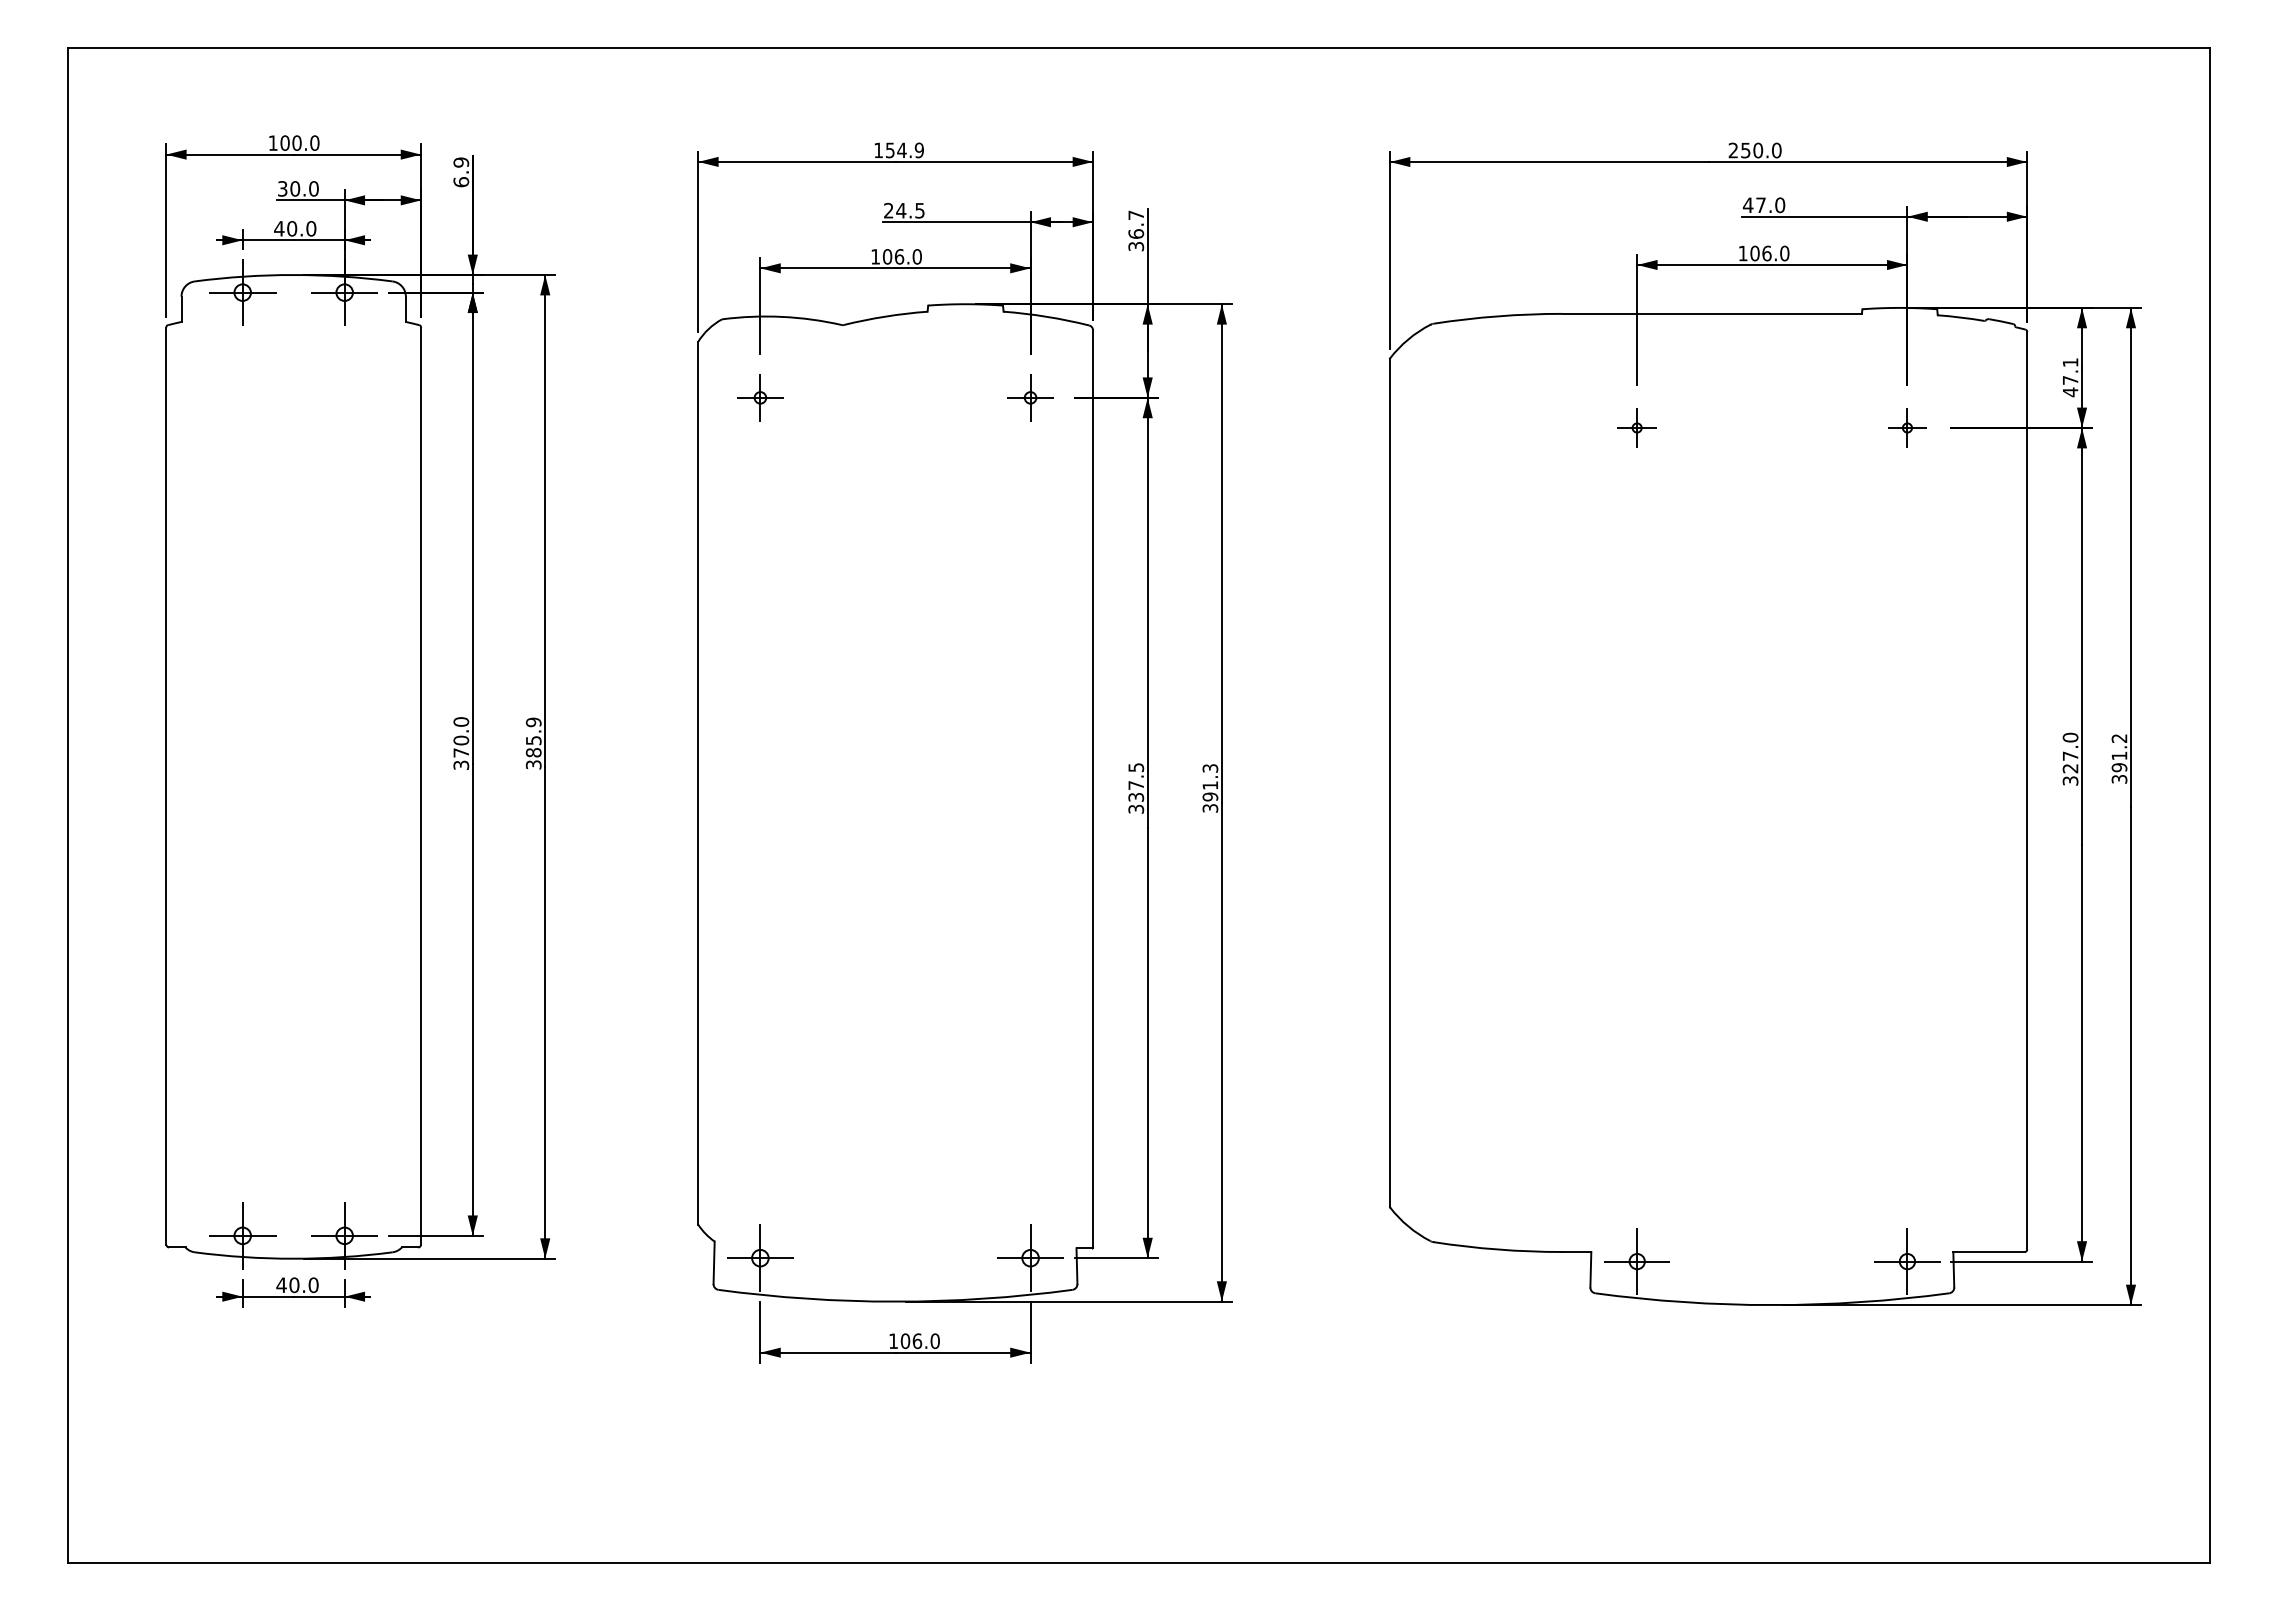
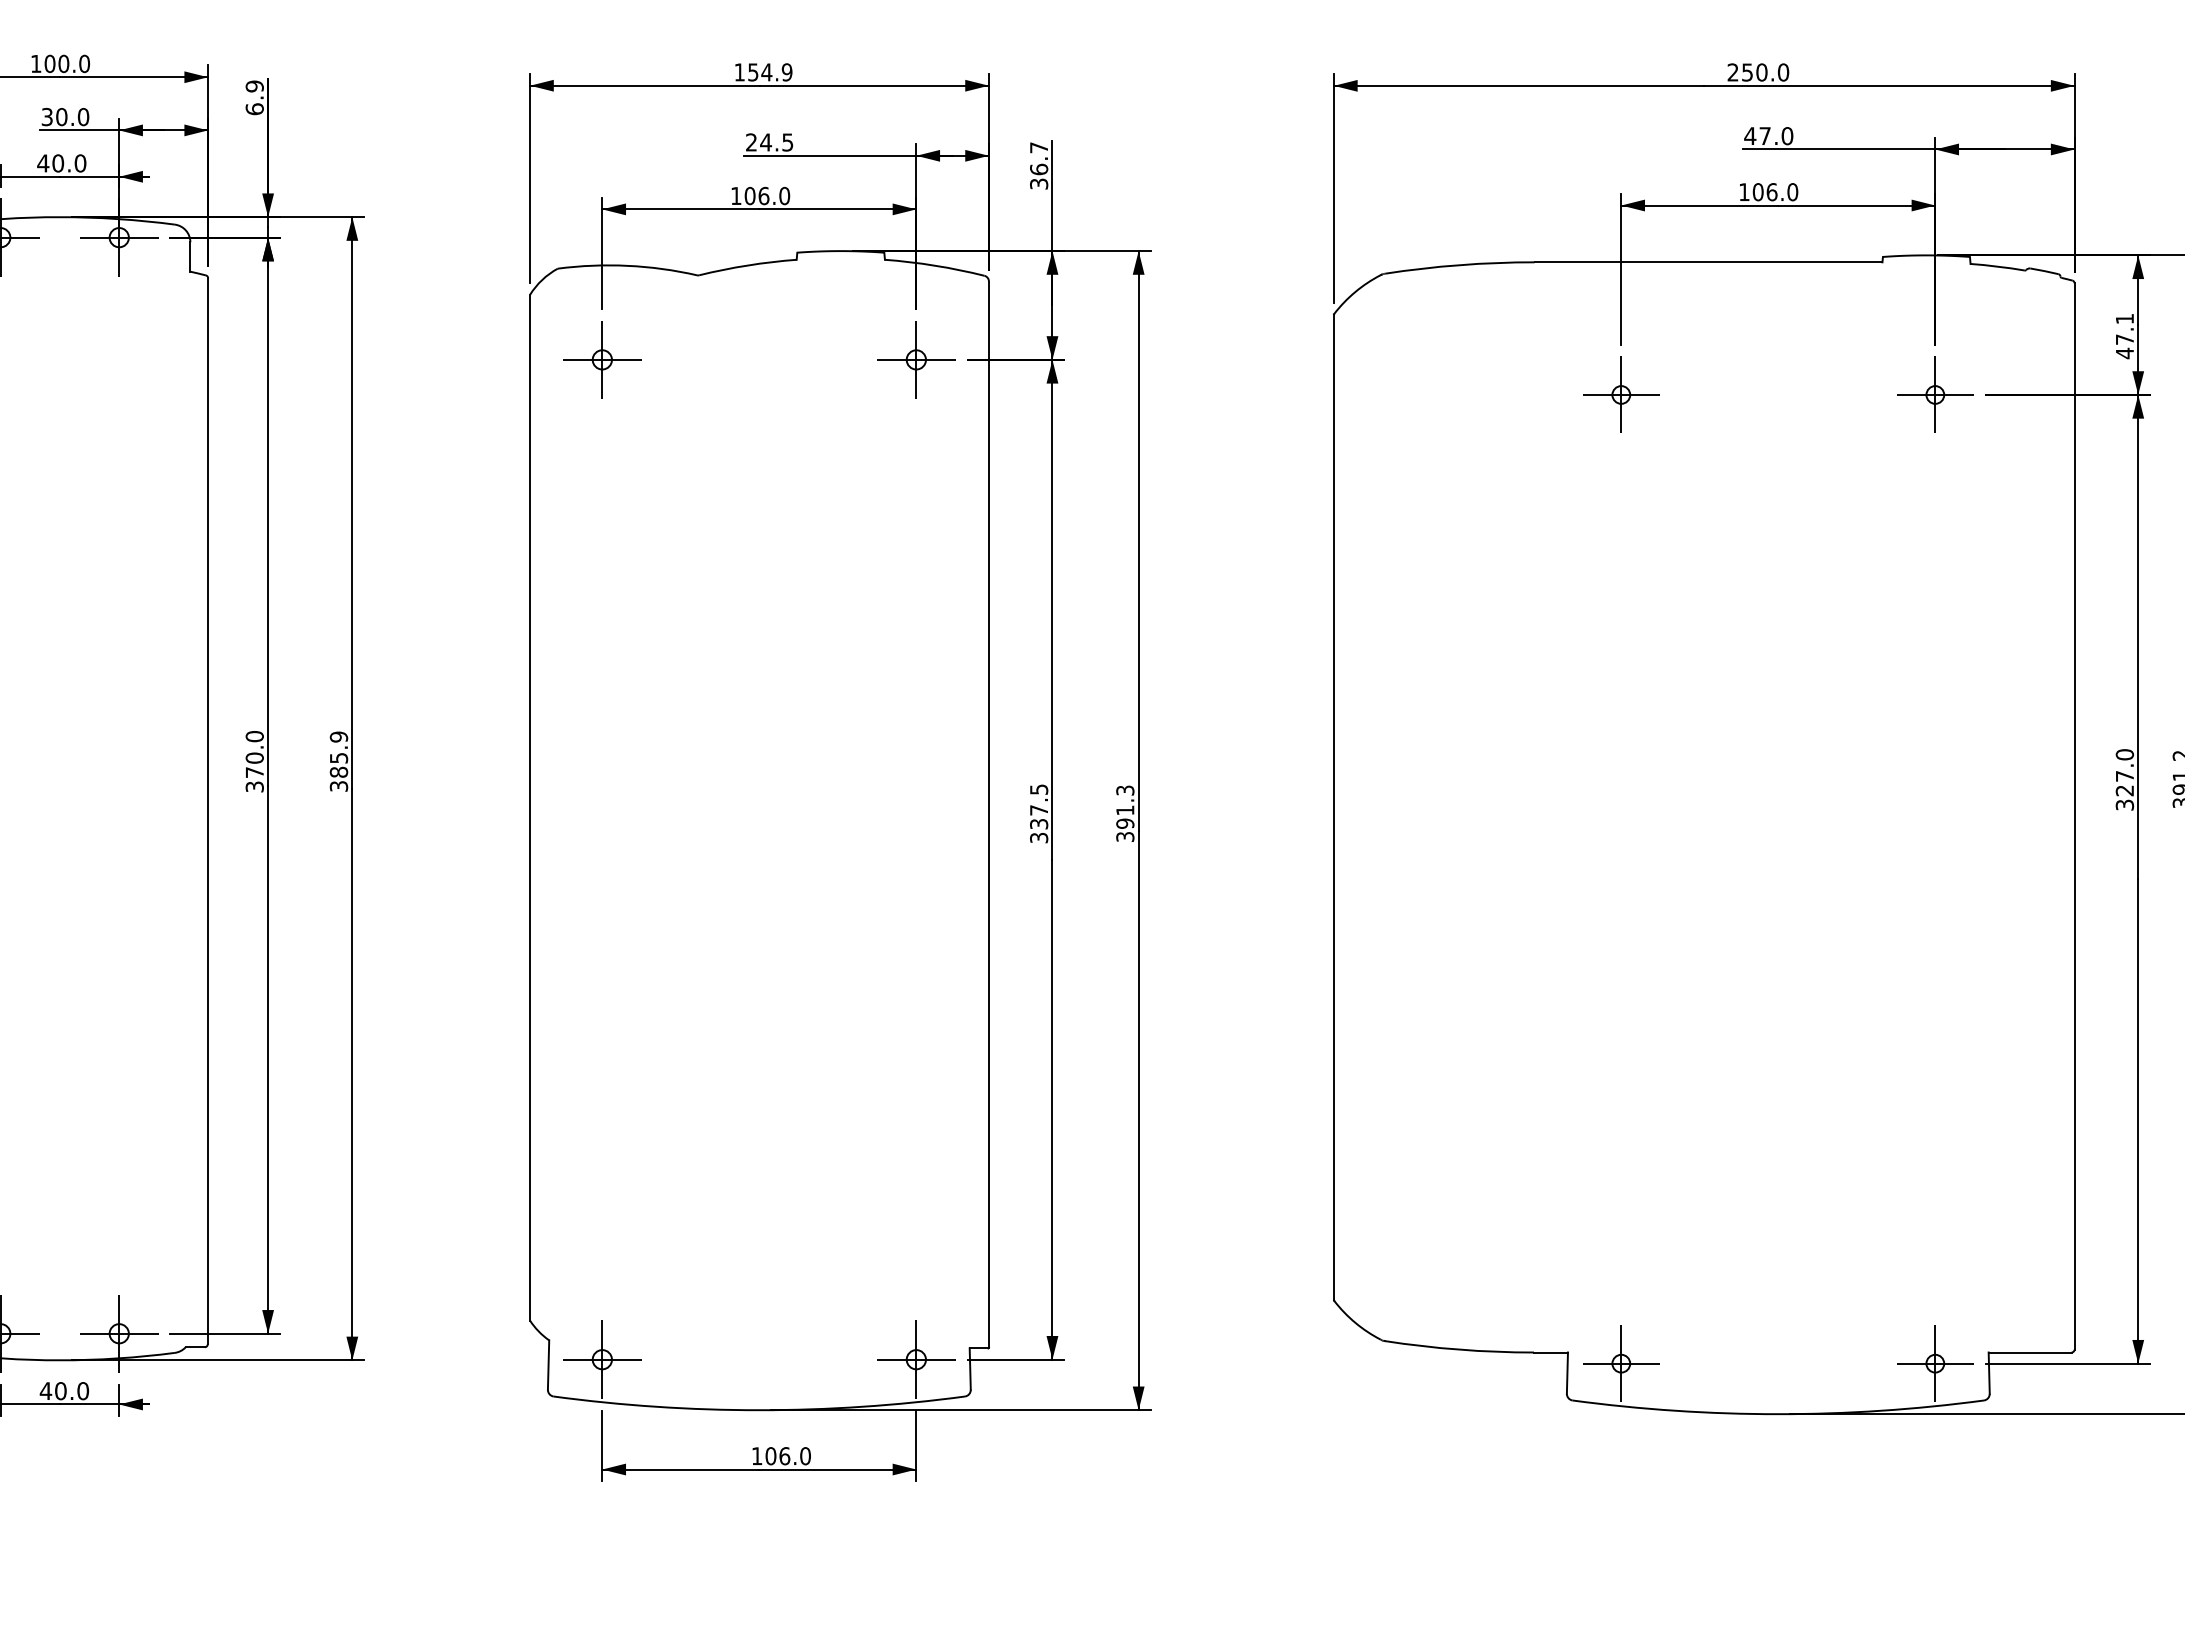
part: (760, 397) -> (602, 359), size x1.43
part: (1030, 397) -> (916, 359), size x1.43
part: (1636, 427) -> (1620, 394), size x1.67
part: (1907, 427) -> (1935, 394), size x1.67

